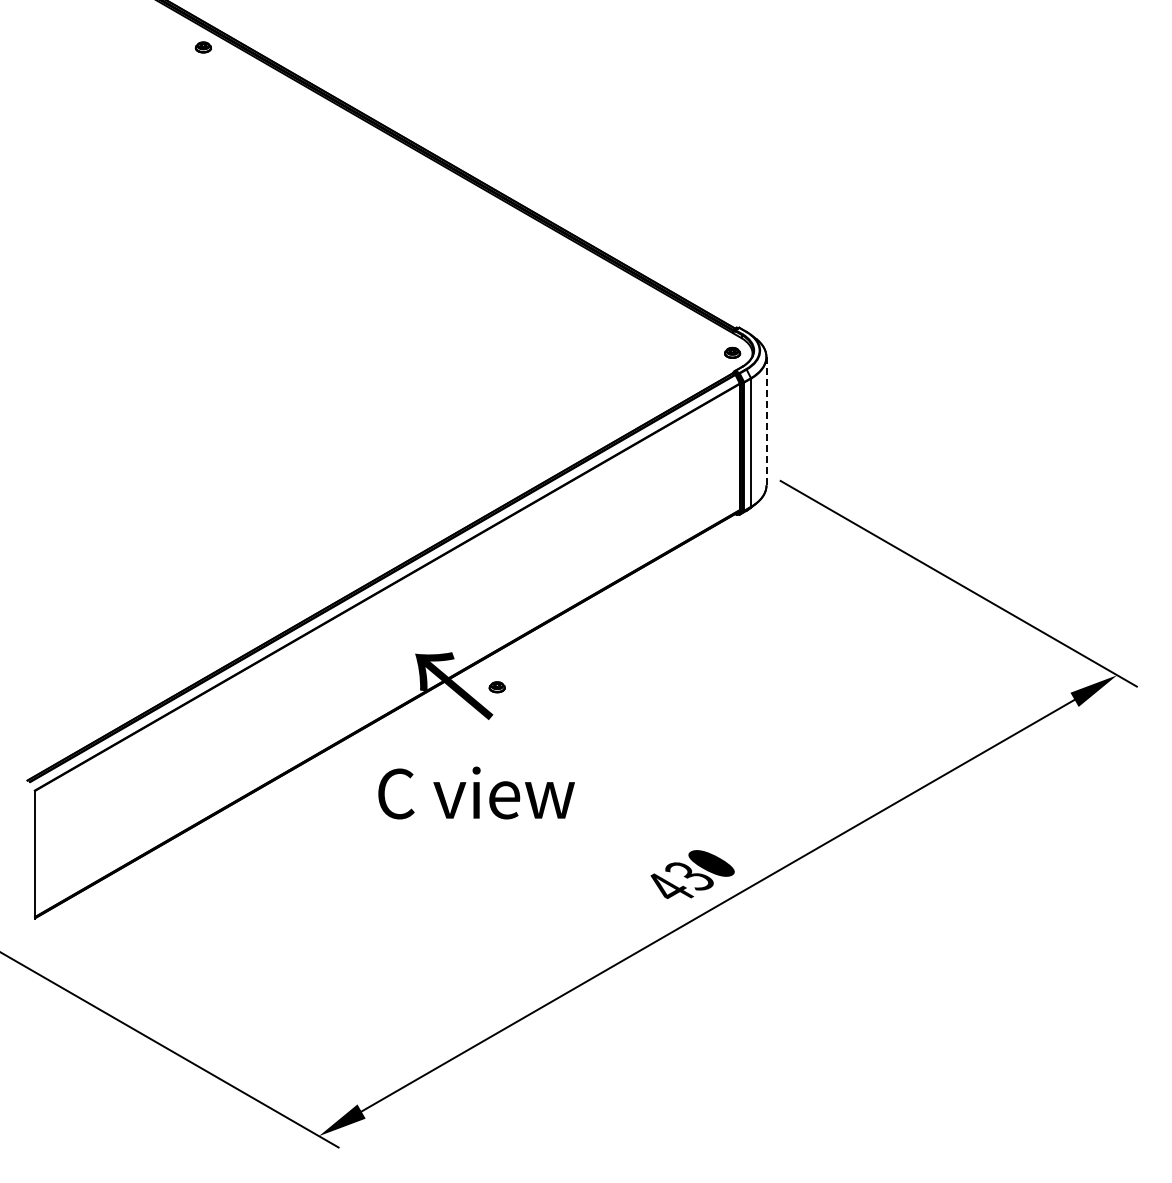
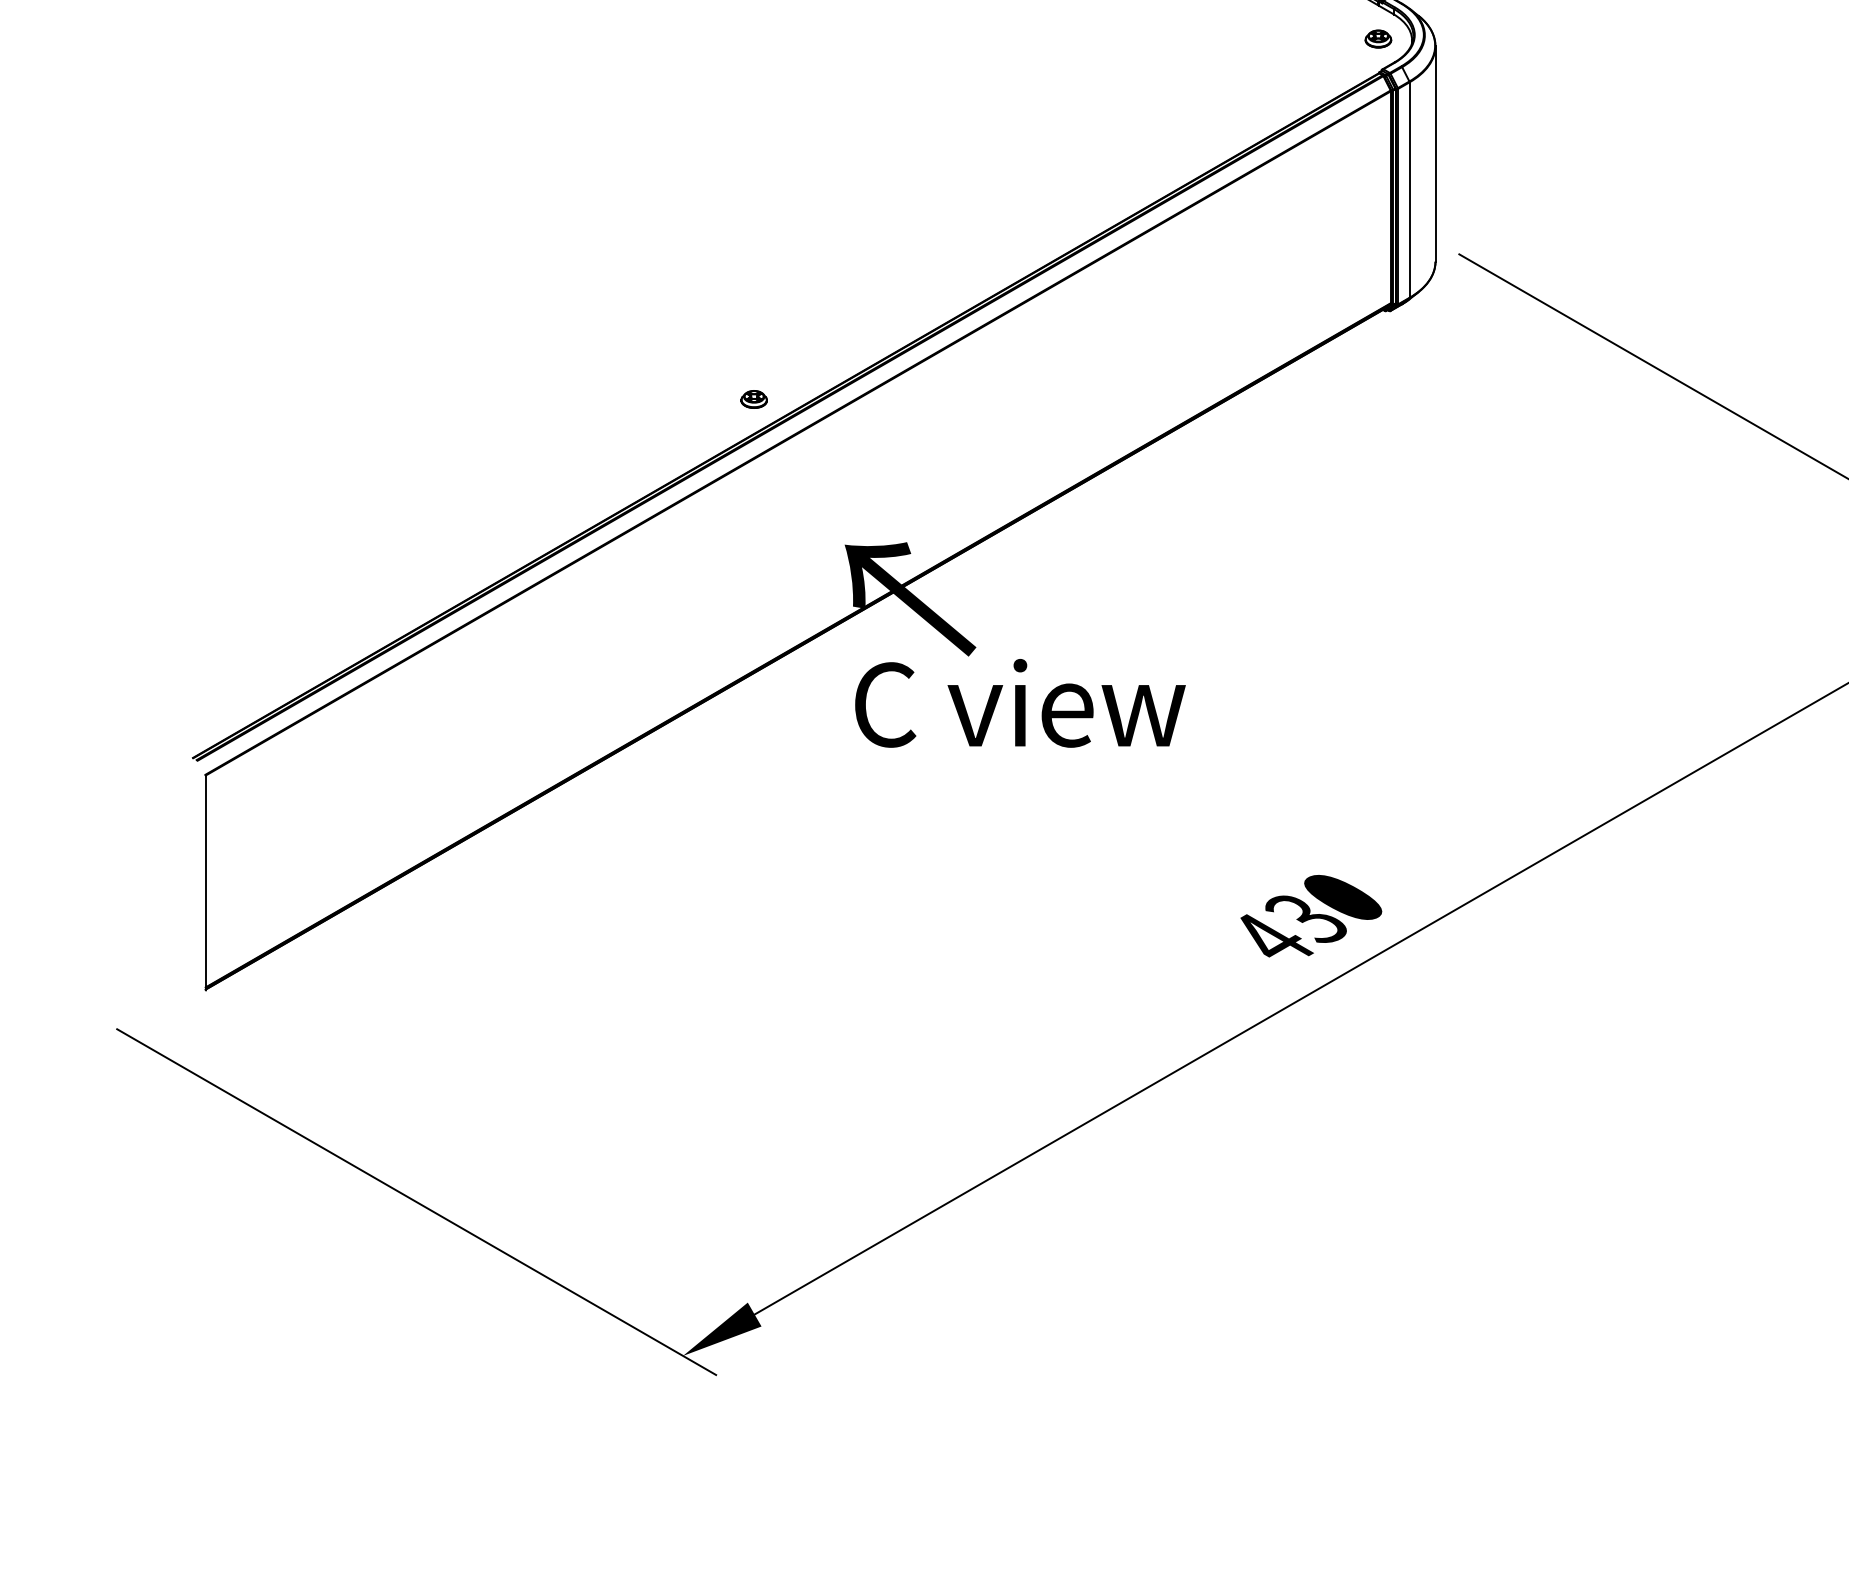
line: (766, 420) -> (1435, 152), dashed -> solid
part: (496, 687) -> (752, 399), moved
text: (476, 792) -> (1020, 702), moved

